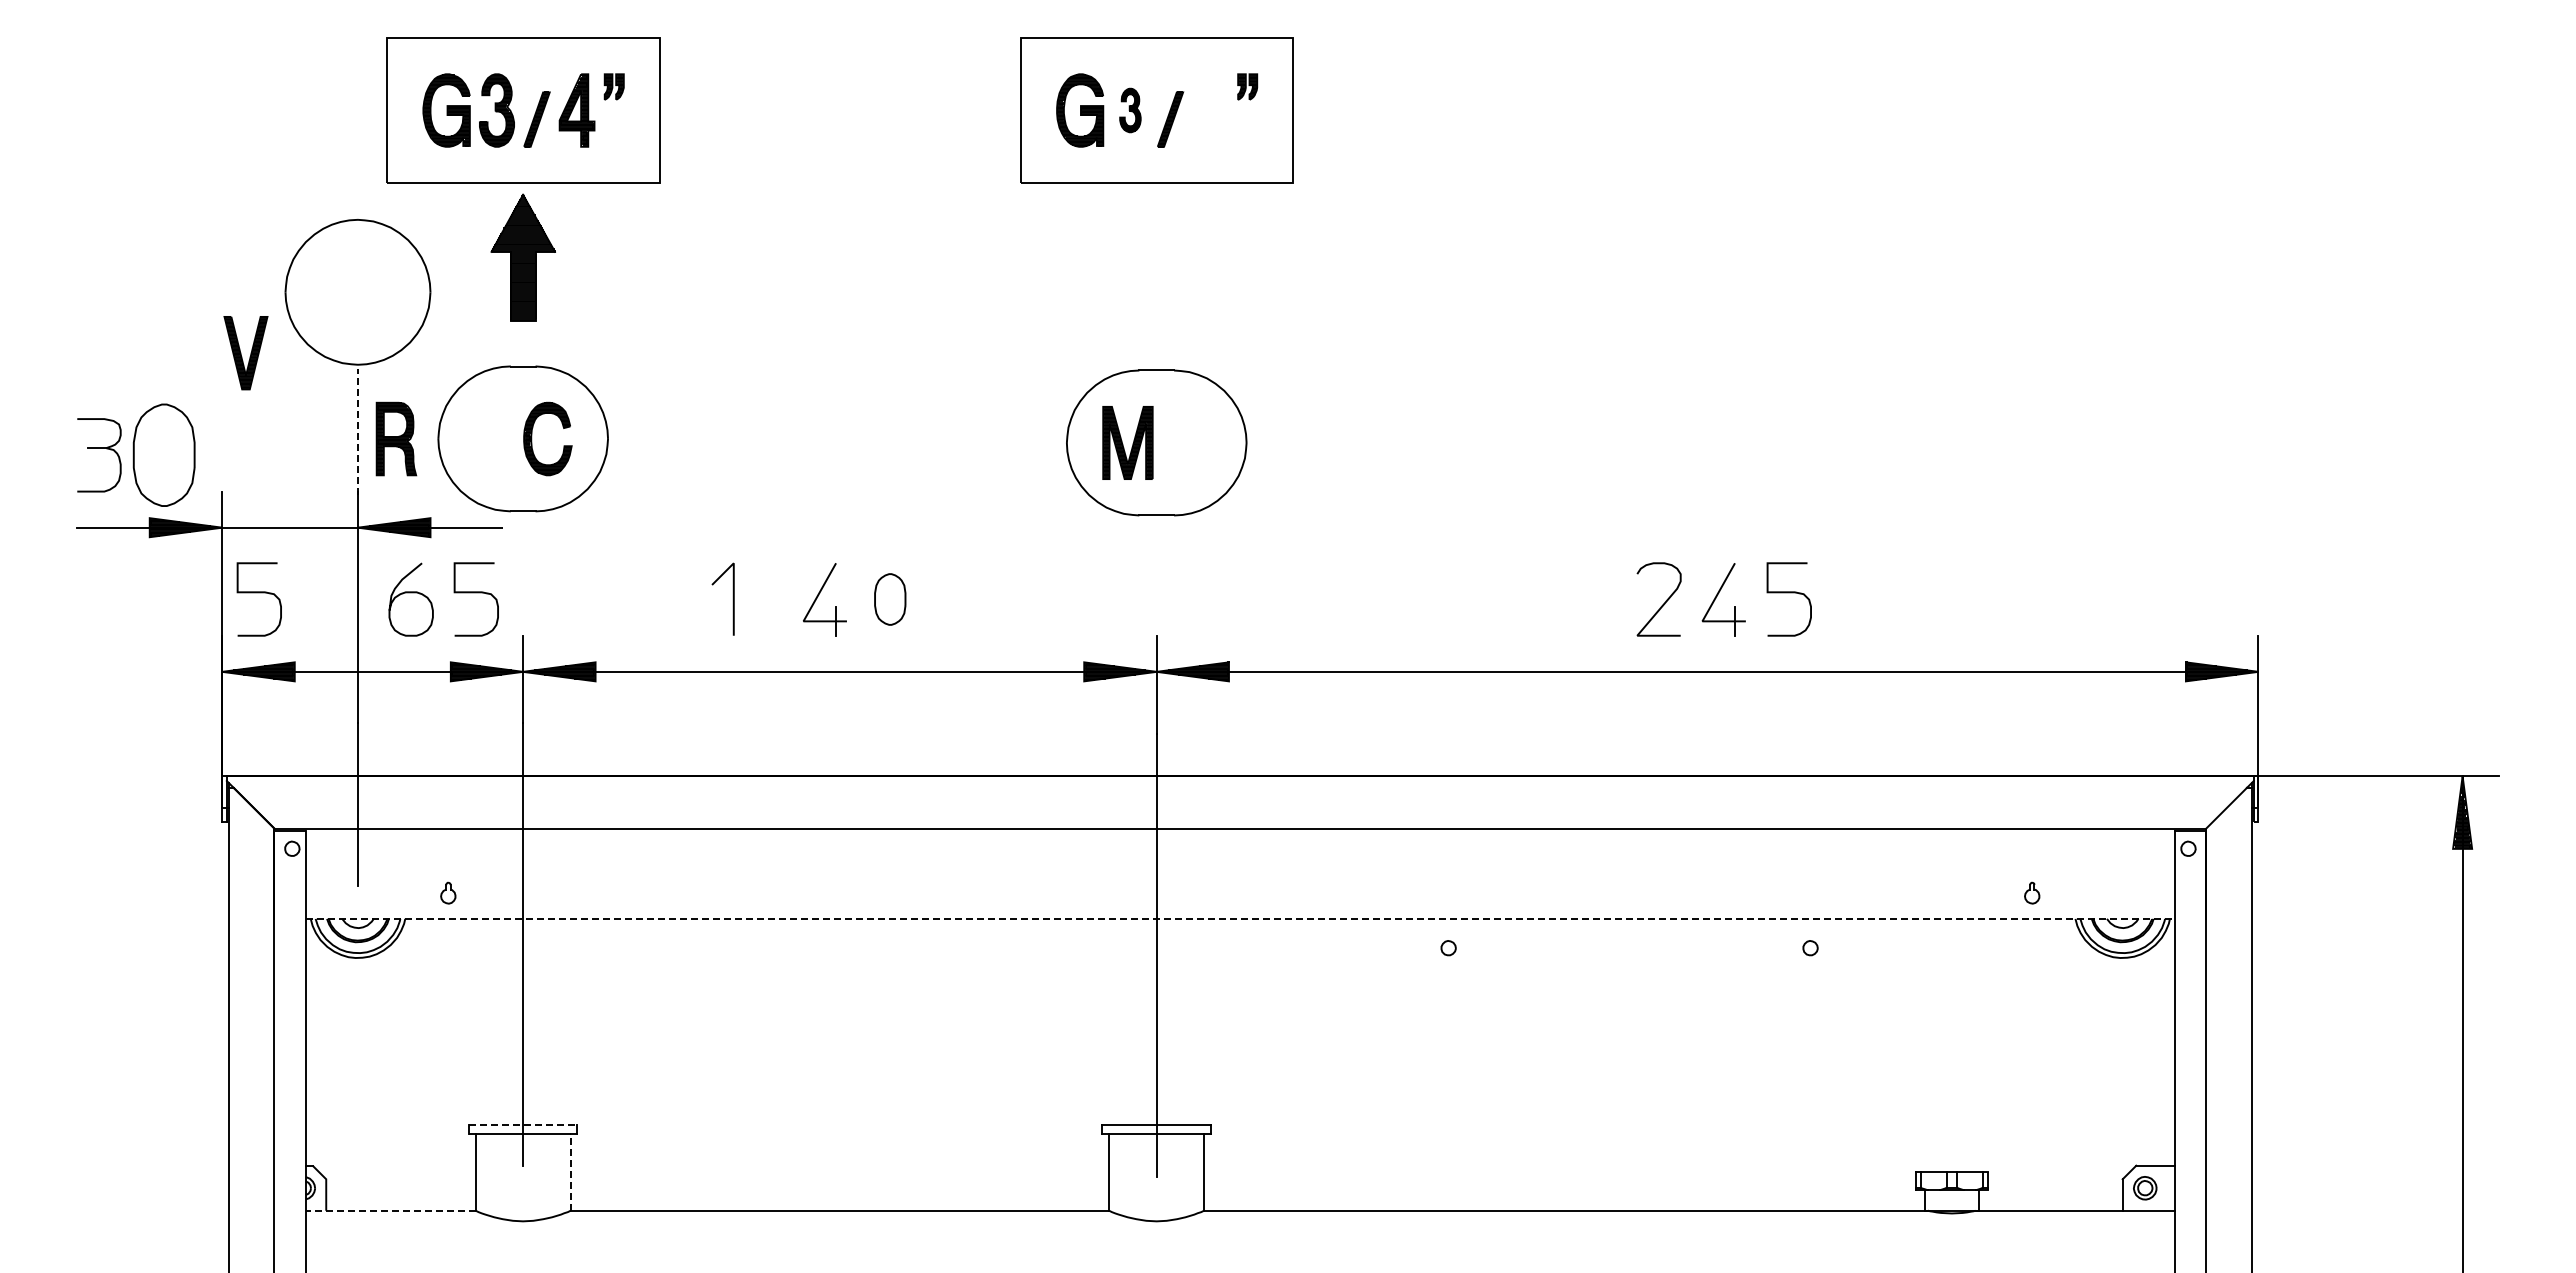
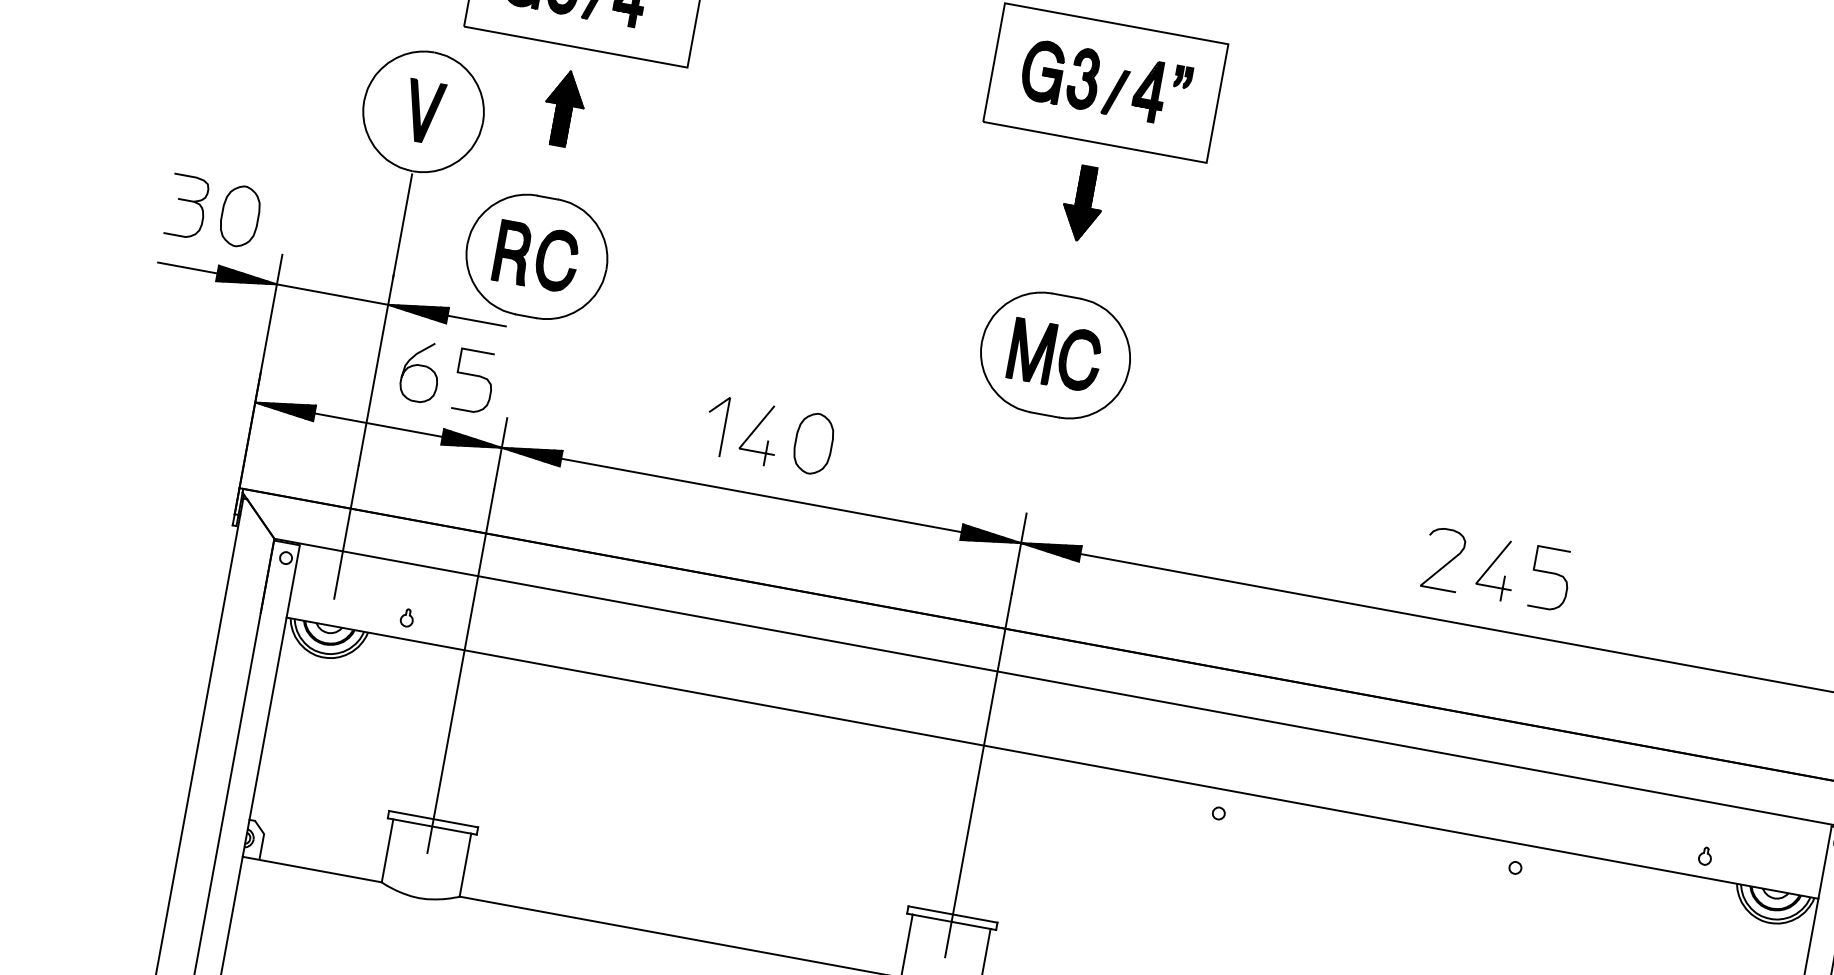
part: (1130, 110) -> (1084, 79), size x1.67
part: (1210, 110) -> (1149, 91), added
part: (522, 257) -> (563, 108), size x0.71
part: (1156, 257) -> (1083, 203), added
part: (245, 353) -> (423, 111), moved
line: (358, 431) -> (403, 226), dashed -> solid
part: (396, 438) -> (513, 252), moved
part: (1170, 442) -> (1066, 357), added
part: (163, 455) -> (239, 216), size x0.71
curve: (258, 593) -> (296, 343), removed
line: (732, 598) -> (723, 426), moved
part: (889, 599) -> (813, 443), size x1.43
line: (1240, 918) -> (1052, 757), dashed -> solid
line: (523, 1124) -> (434, 818), dashed -> solid
line: (570, 1171) -> (465, 864), dashed -> solid
line: (390, 1210) -> (312, 869), dashed -> solid

